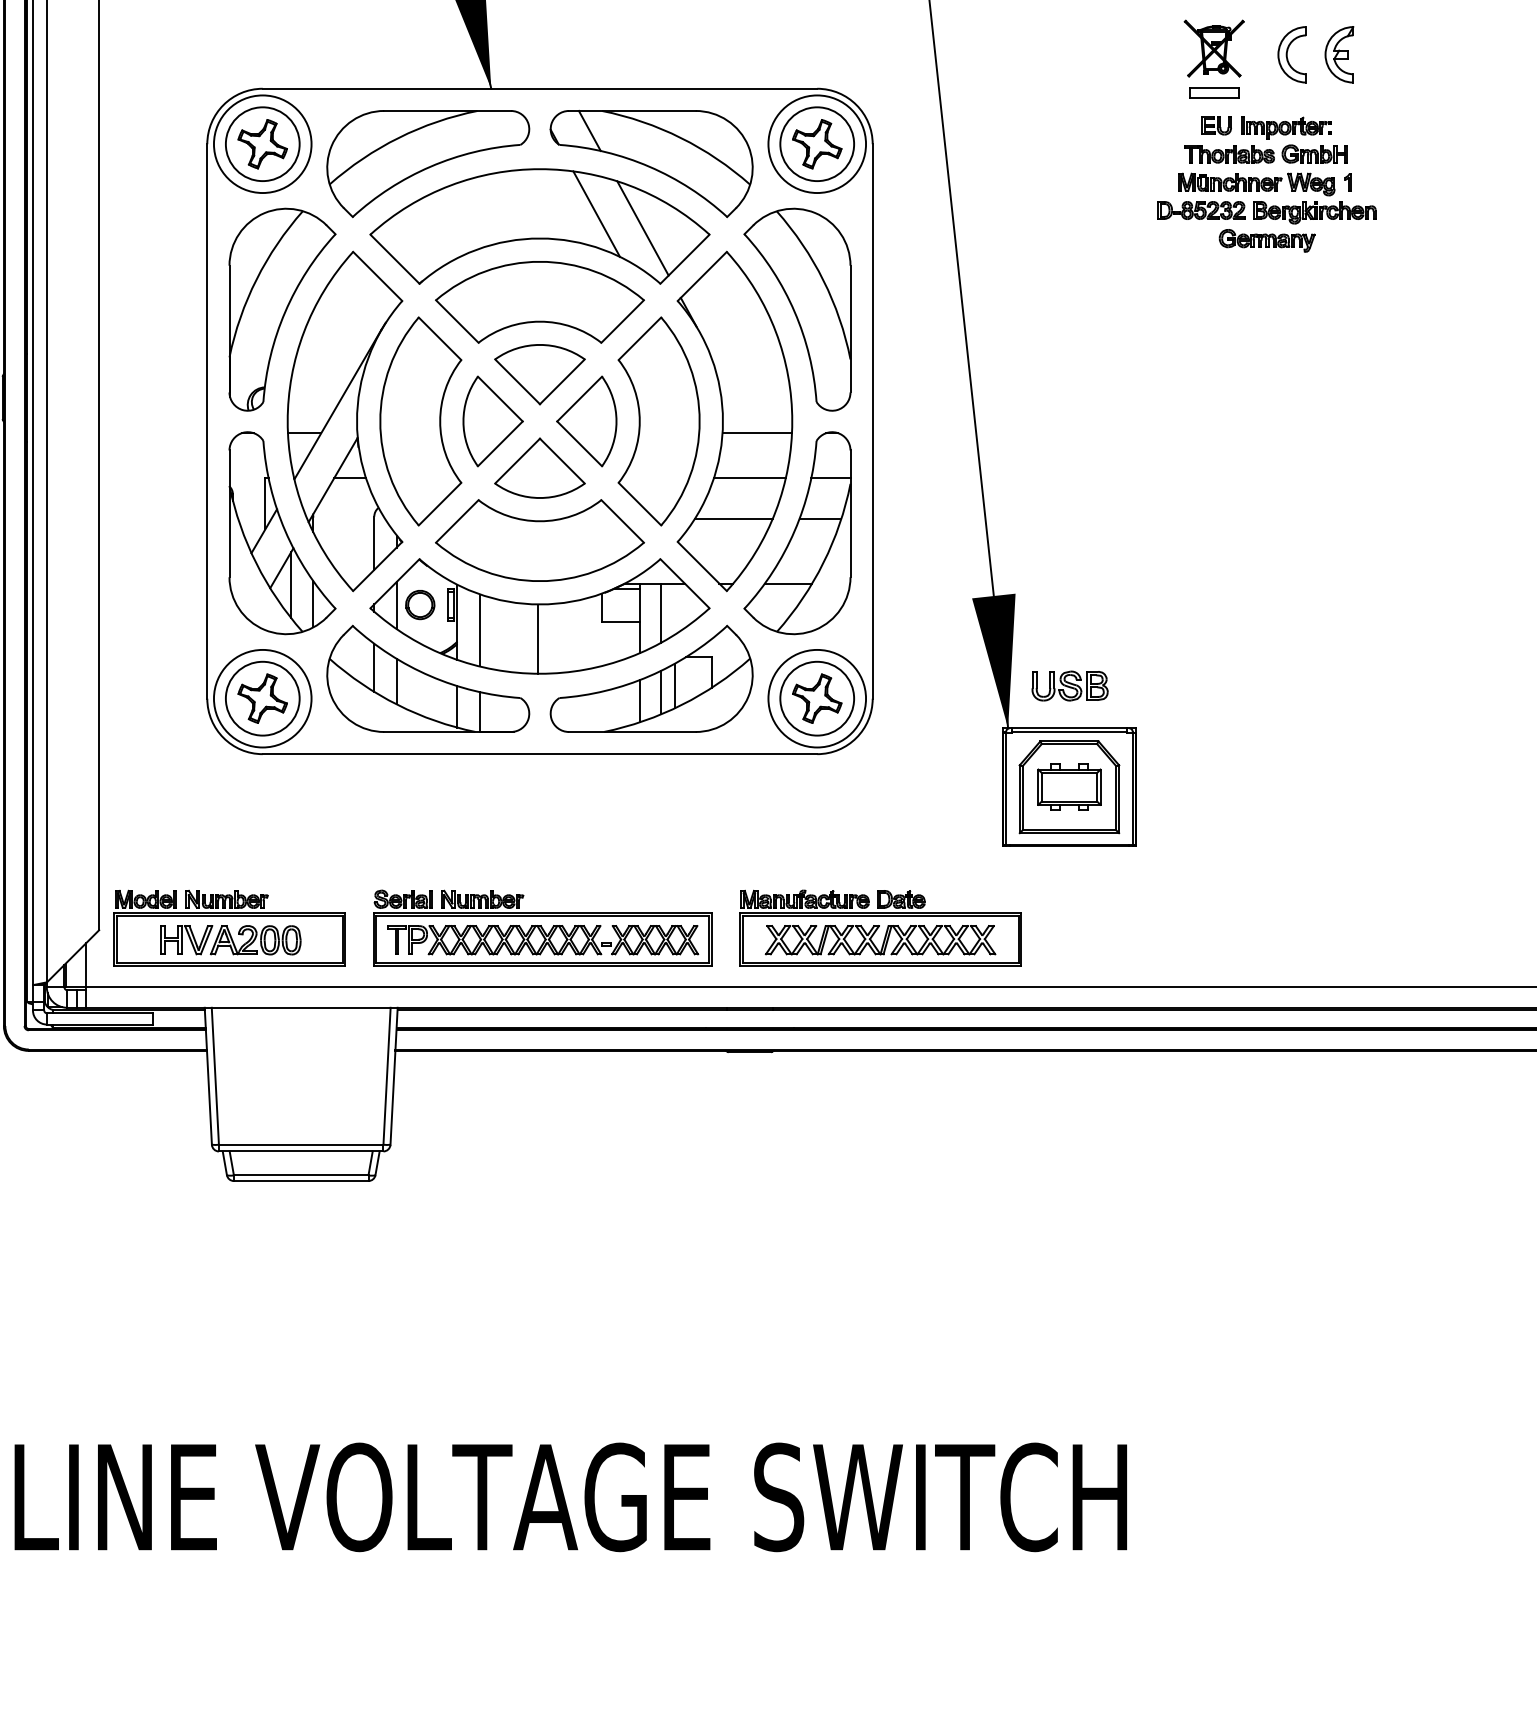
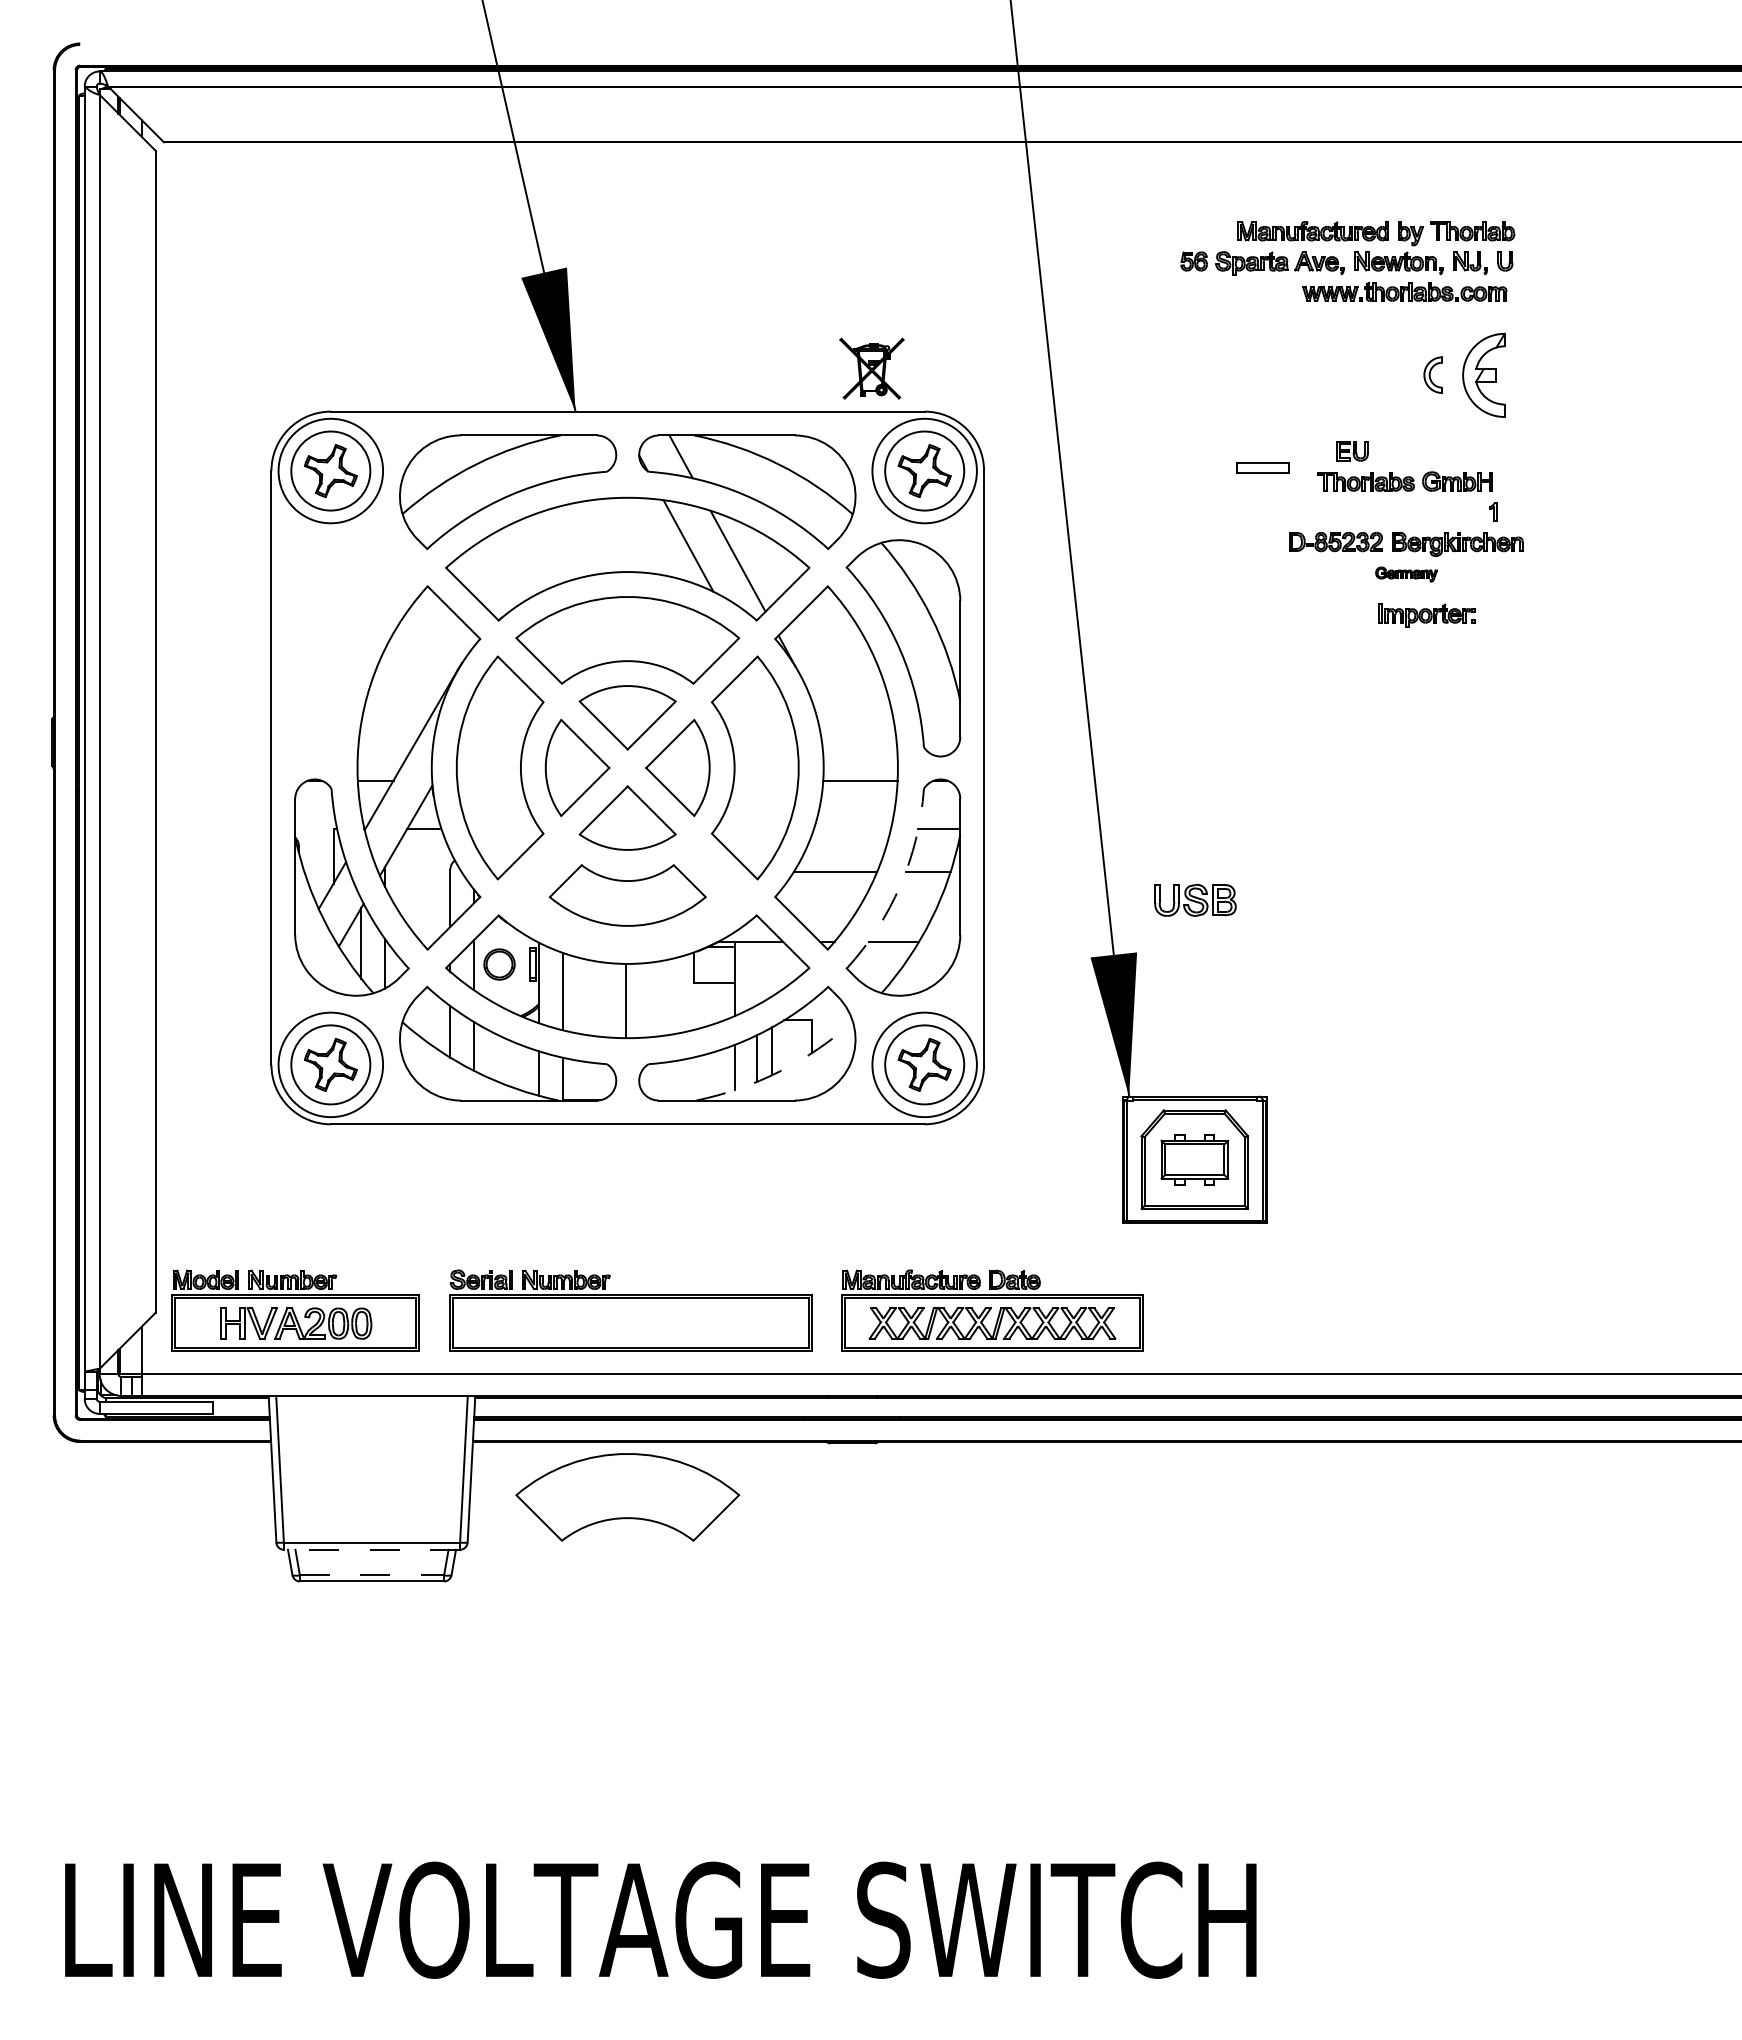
part: (1213, 48) -> (871, 368), moved
part: (1291, 54) -> (1432, 374), size x0.6
part: (1339, 54) -> (1483, 374), size x1.4
part: (1213, 92) -> (1262, 467), moved
part: (1285, 127) -> (1426, 615), moved
part: (1256, 183) -> (1395, 513), removed
part: (1267, 240) -> (1406, 574), size x0.6
part: (282, 309) -> (351, 648), removed
line: (749, 477) -> (852, 828), removed
arc: (794, 531) -> (900, 885), solid -> dashed
part: (539, 540) -> (627, 895), size x0.7
line: (661, 613) -> (757, 973), removed
part: (1070, 685) -> (1195, 899), moved
arc: (681, 704) -> (779, 1071), solid -> dashed
part: (543, 940) -> (631, 1323), removed
part: (539, 1102) -> (627, 1497), added
line: (300, 1151) -> (371, 1549), solid -> dashed
line: (301, 1175) -> (372, 1575), solid -> dashed

